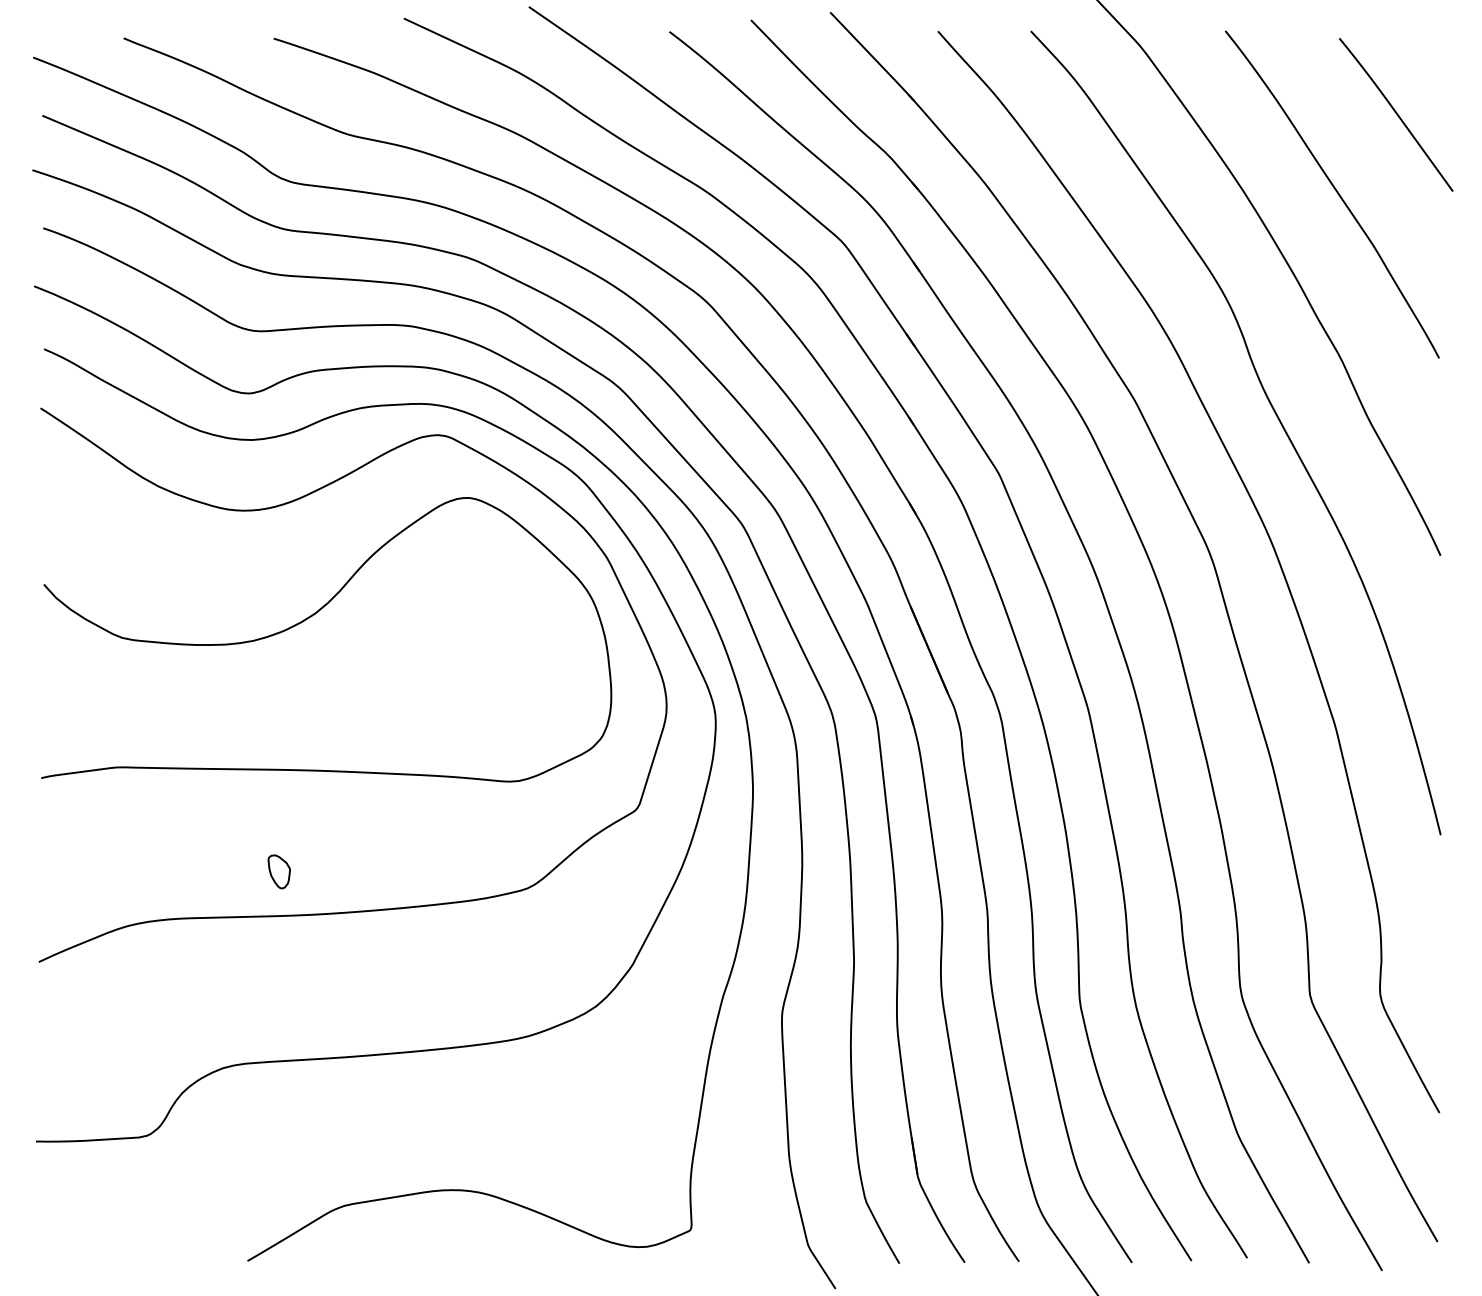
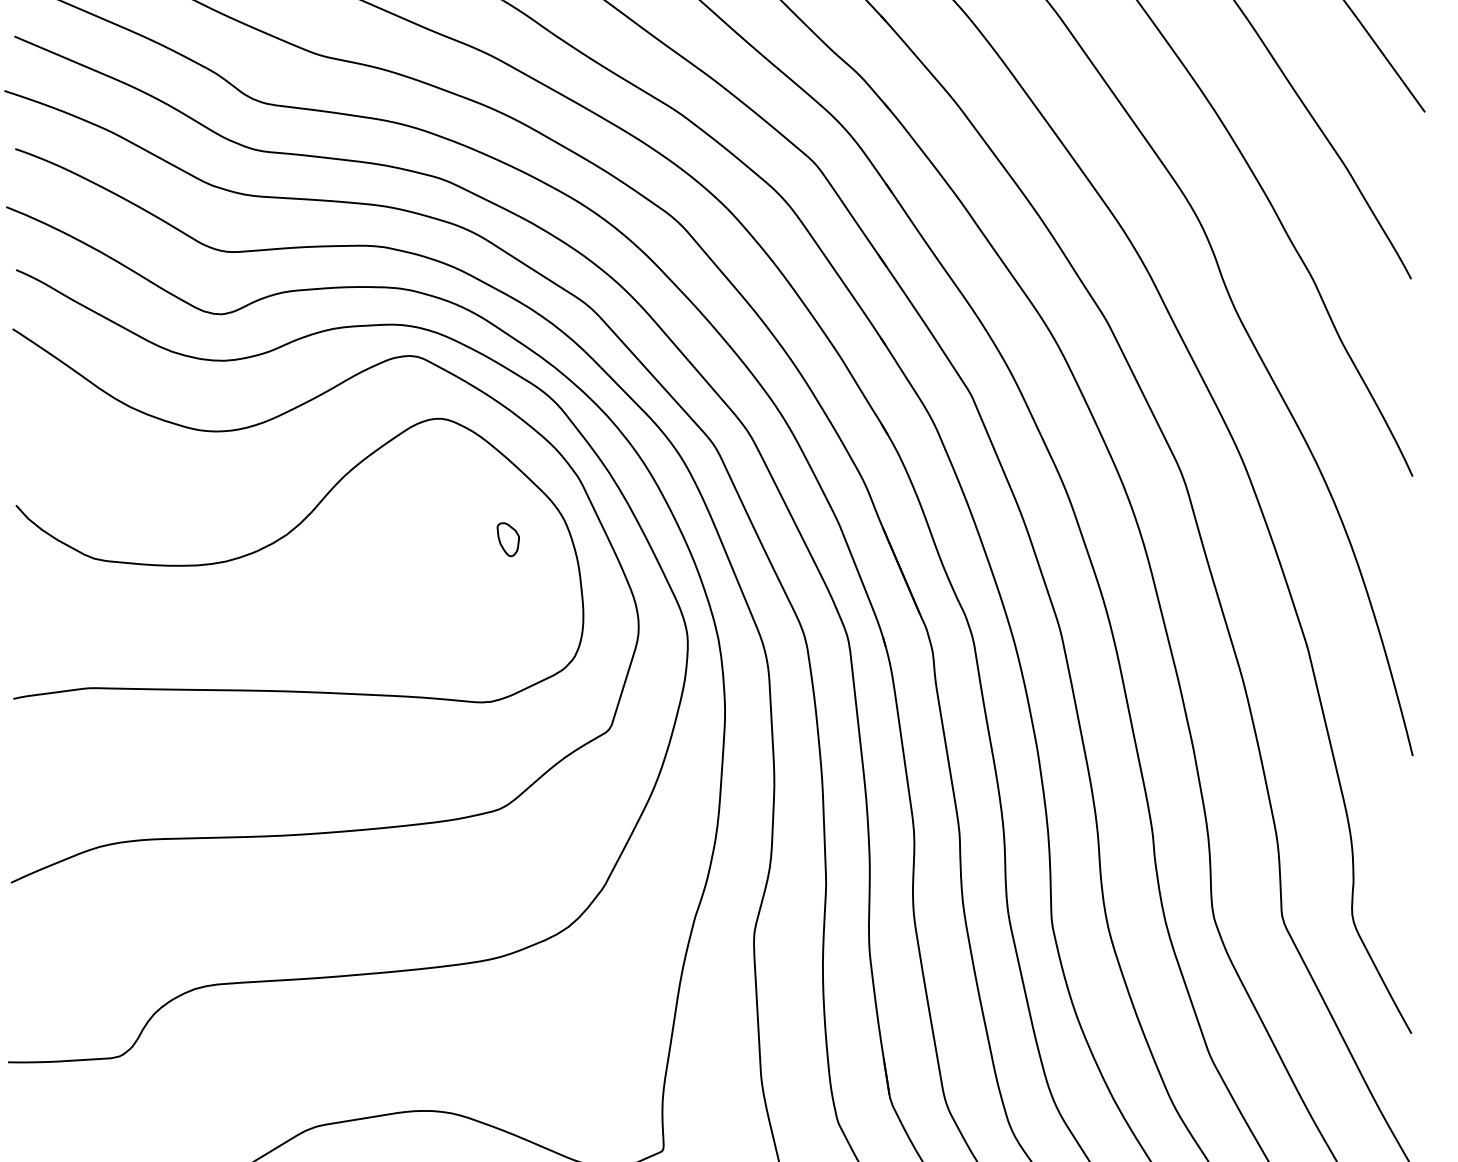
part: (278, 871) -> (507, 539), moved

